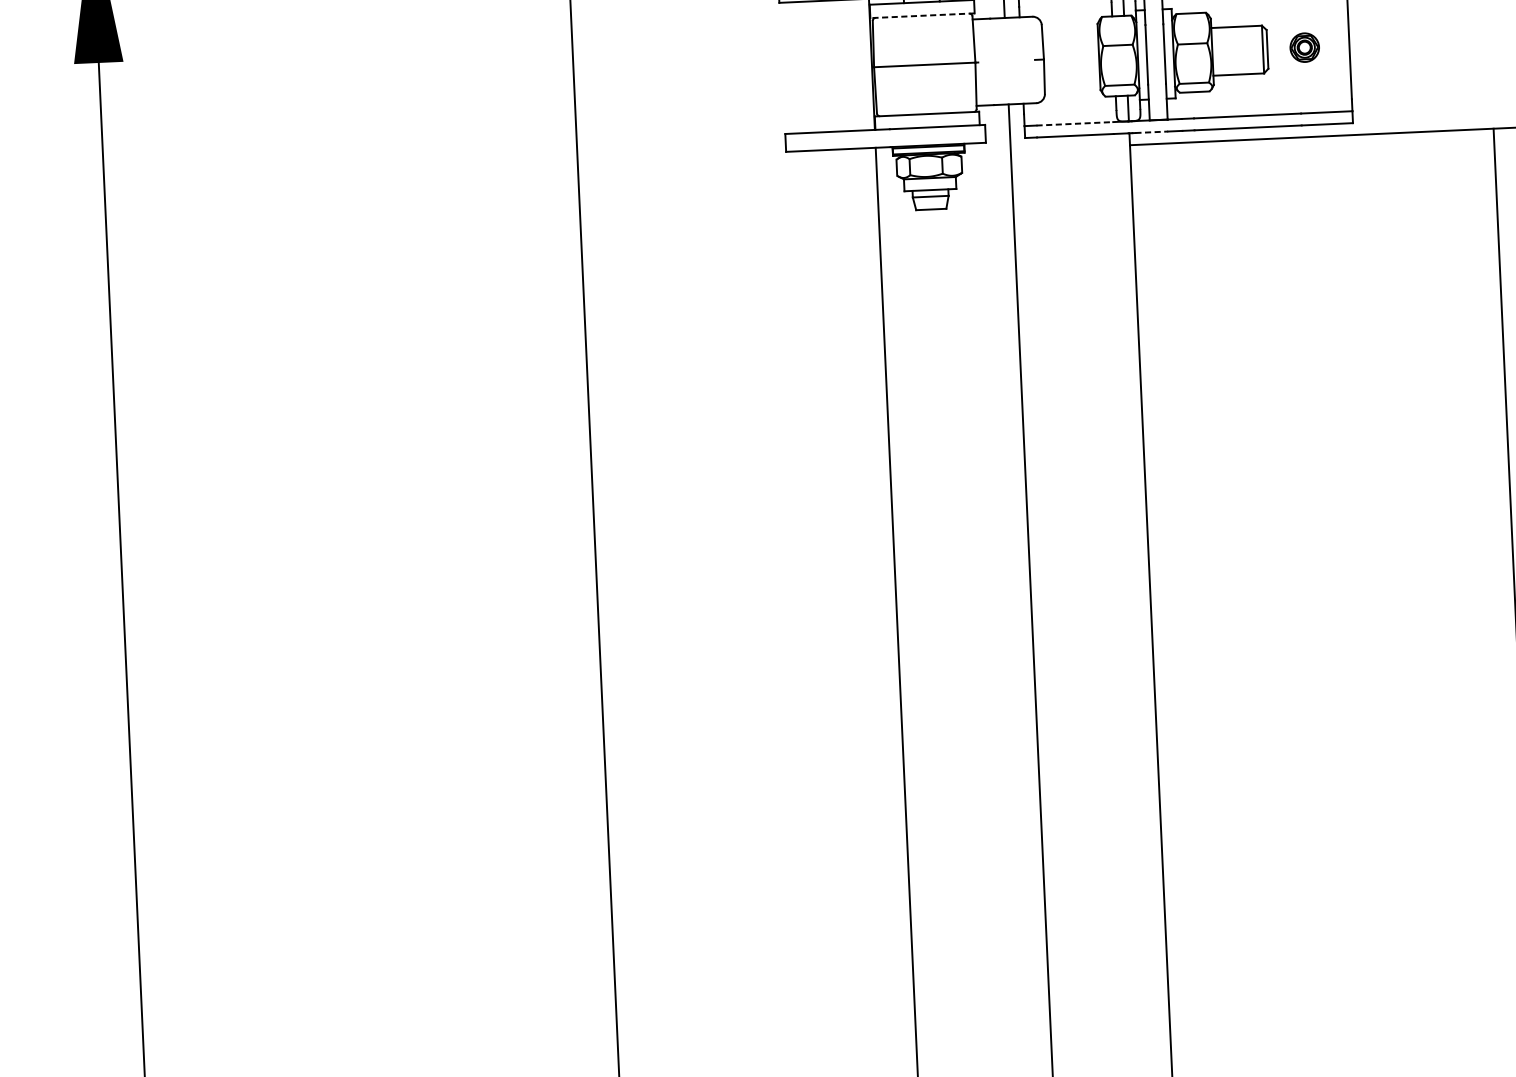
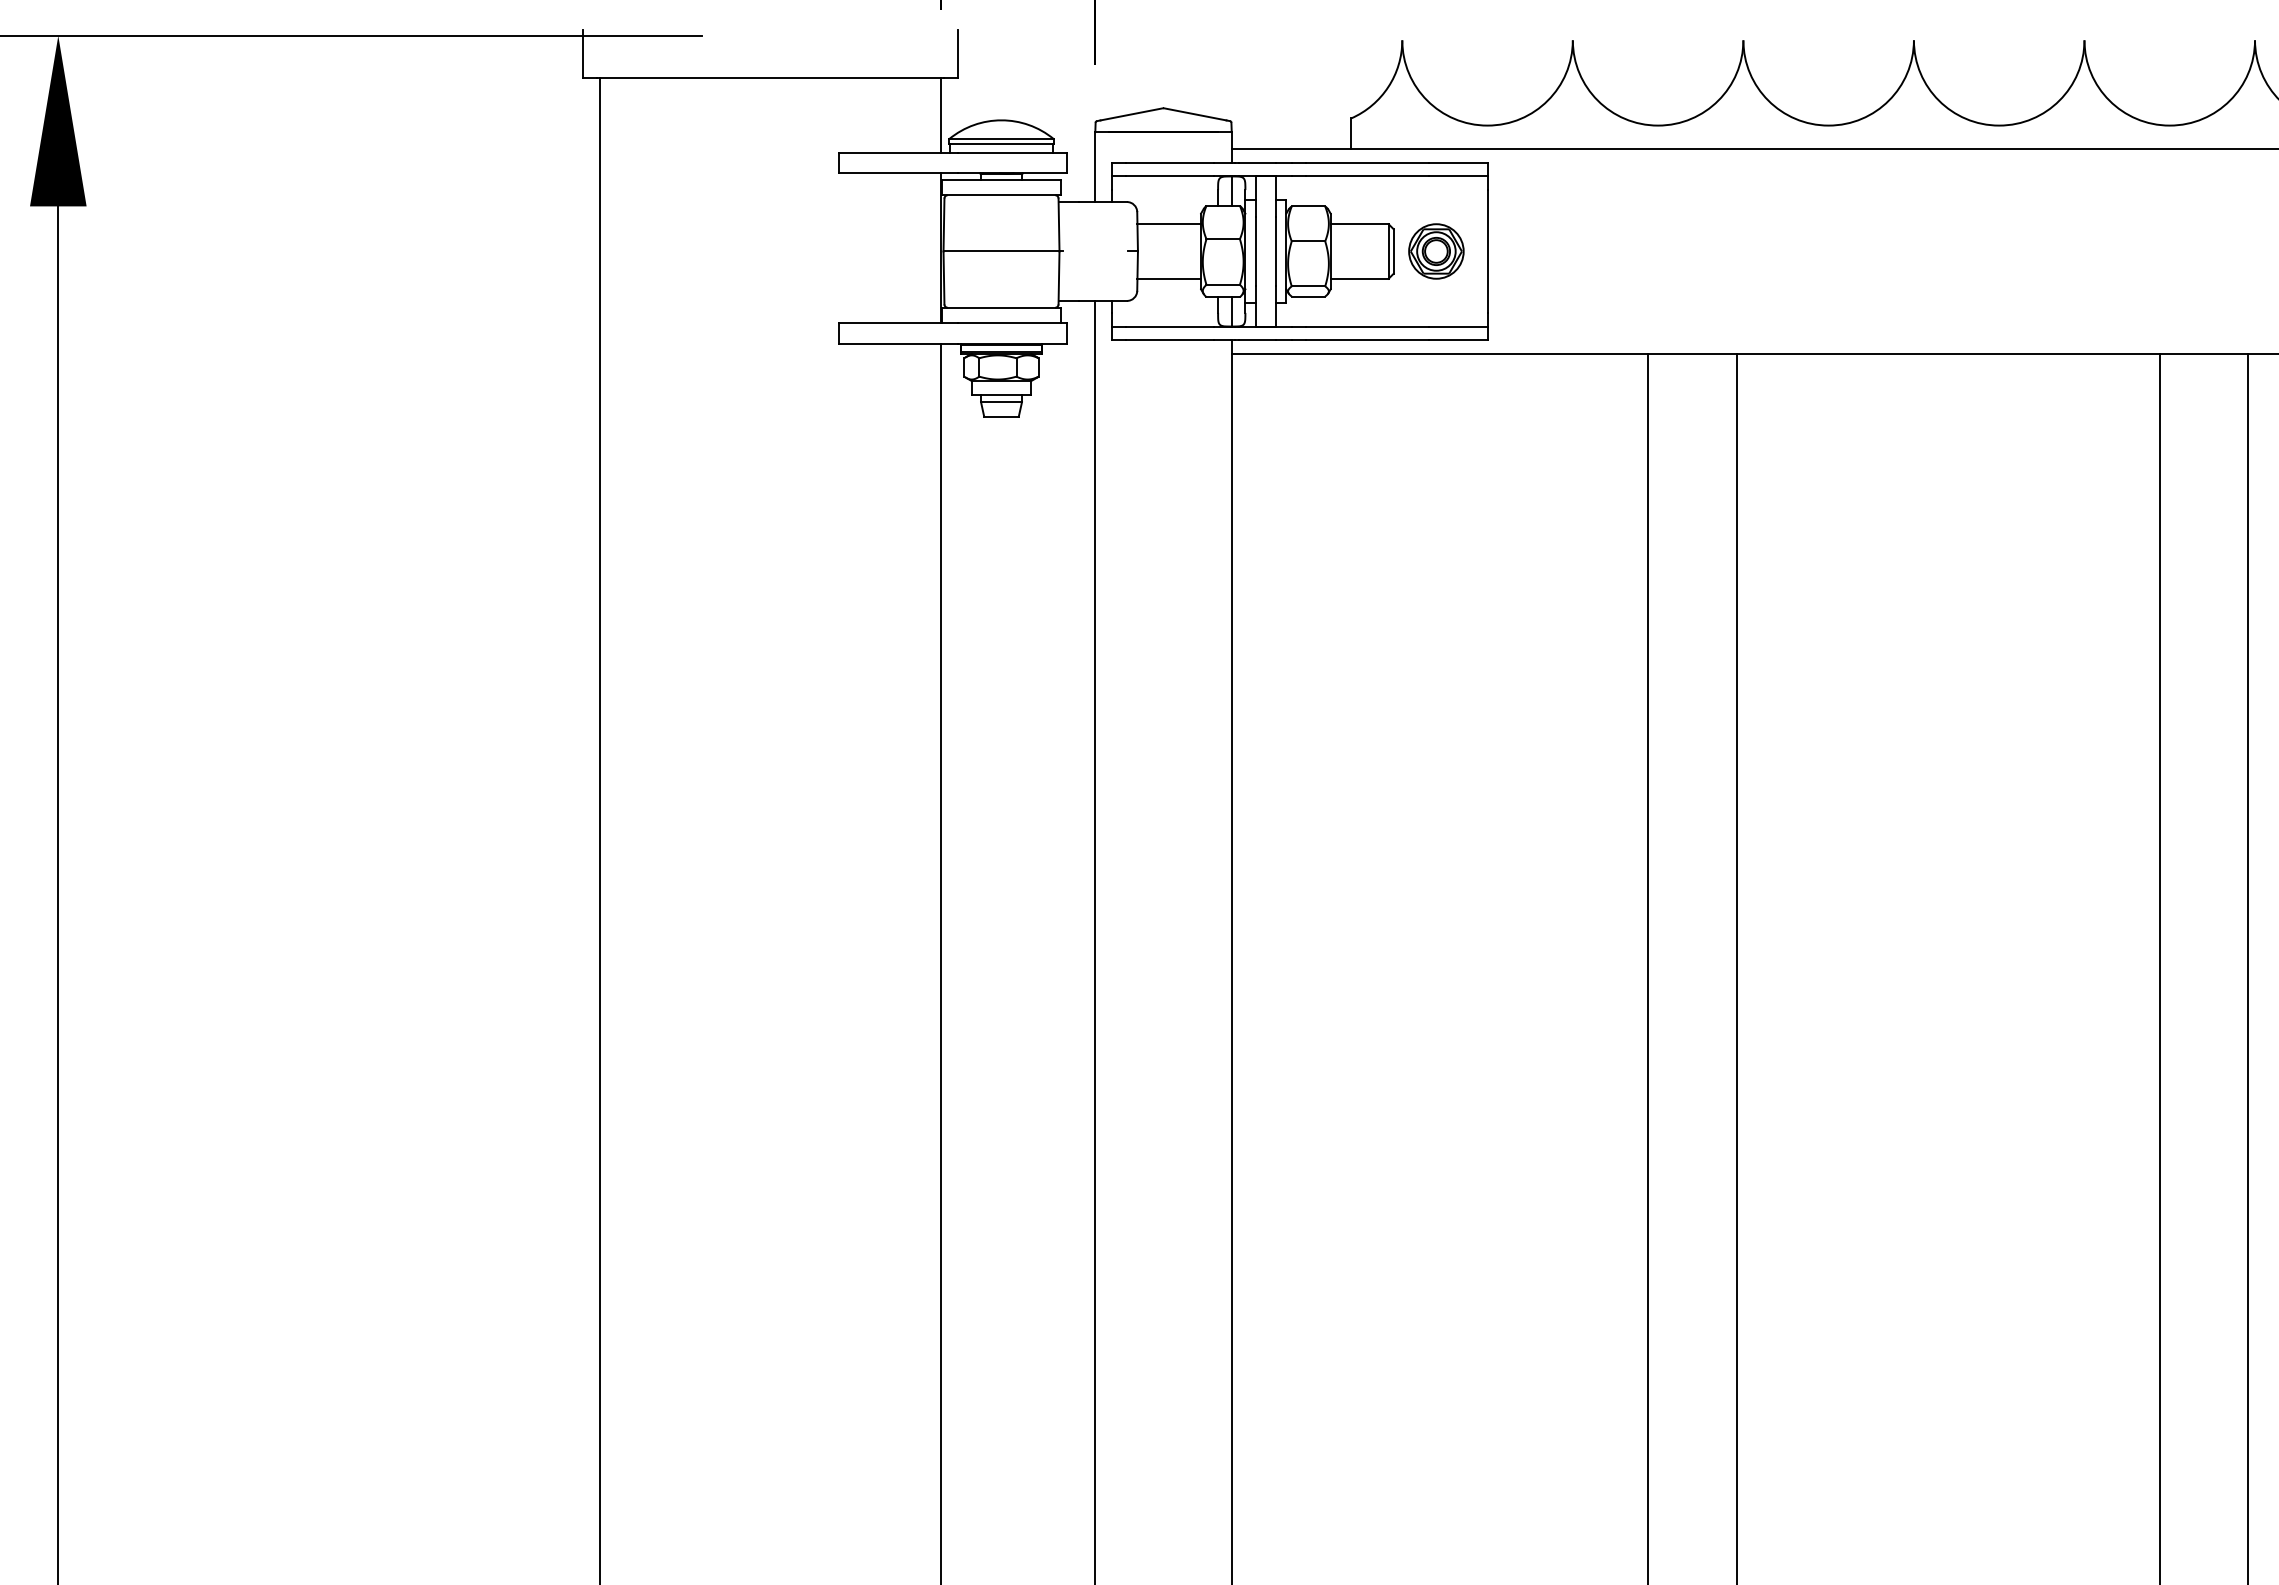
line: (922, 16) -> (1001, 195), dashed -> solid
line: (1070, 34) -> (1169, 224), added
part: (1304, 47) -> (1436, 251), size x1.67
line: (1072, 81) -> (1169, 278), added
line: (1074, 123) -> (1169, 326), dashed -> solid
line: (1151, 132) -> (1257, 340), dashed -> solid

